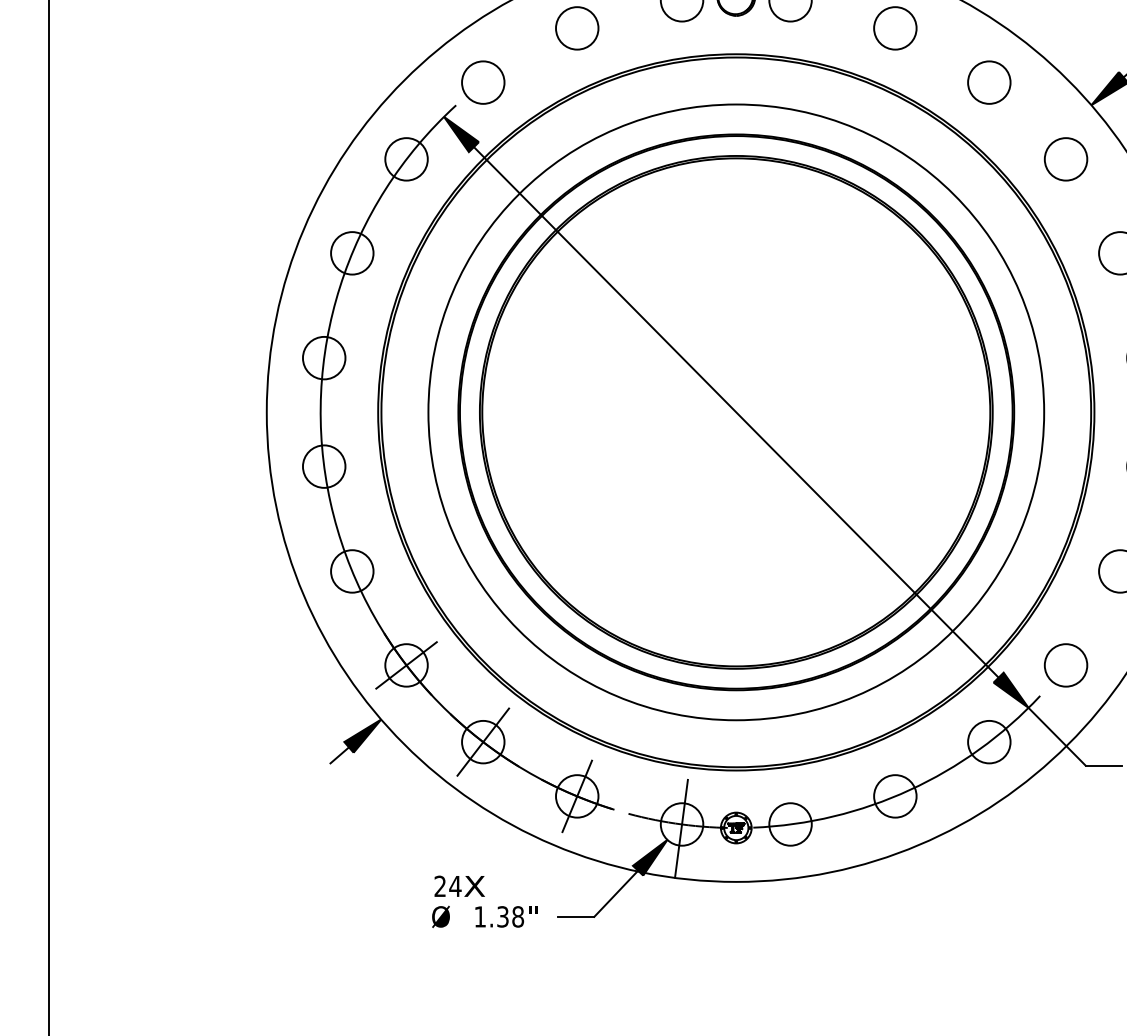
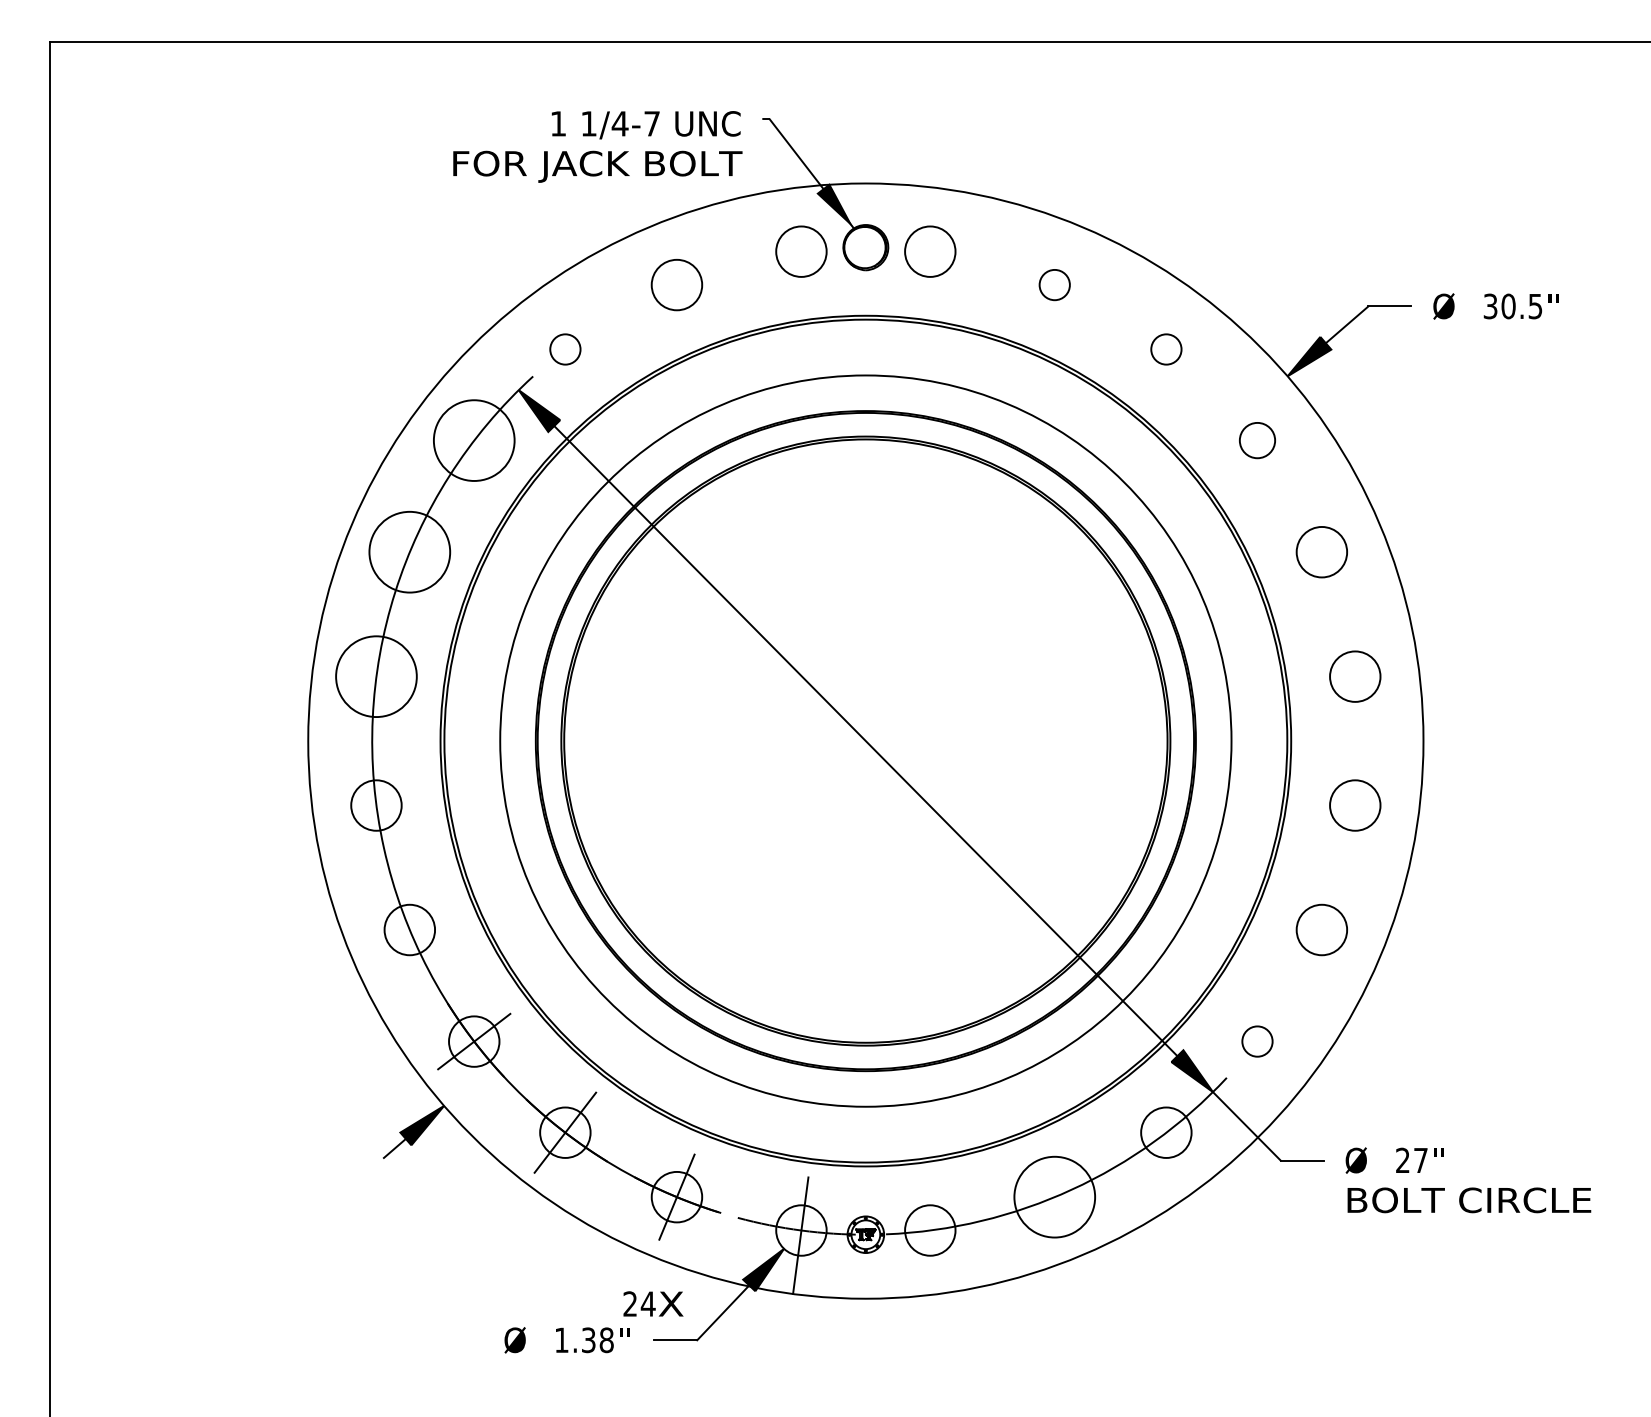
circle: (895, 27) -> (1054, 284), size x0.6
circle: (483, 82) -> (565, 349), size x0.6
circle: (989, 82) -> (1166, 349), size x0.6
circle: (406, 159) -> (474, 440), size x1.6
circle: (1066, 159) -> (1257, 440), size x0.7
circle: (352, 252) -> (409, 551), size x1.6
circle: (324, 357) -> (376, 676), size x1.6
circle: (1066, 665) -> (1257, 1041), size x0.6
circle: (895, 795) -> (1054, 1196), size x1.6
text: (459, 885) -> (653, 1303), moved

